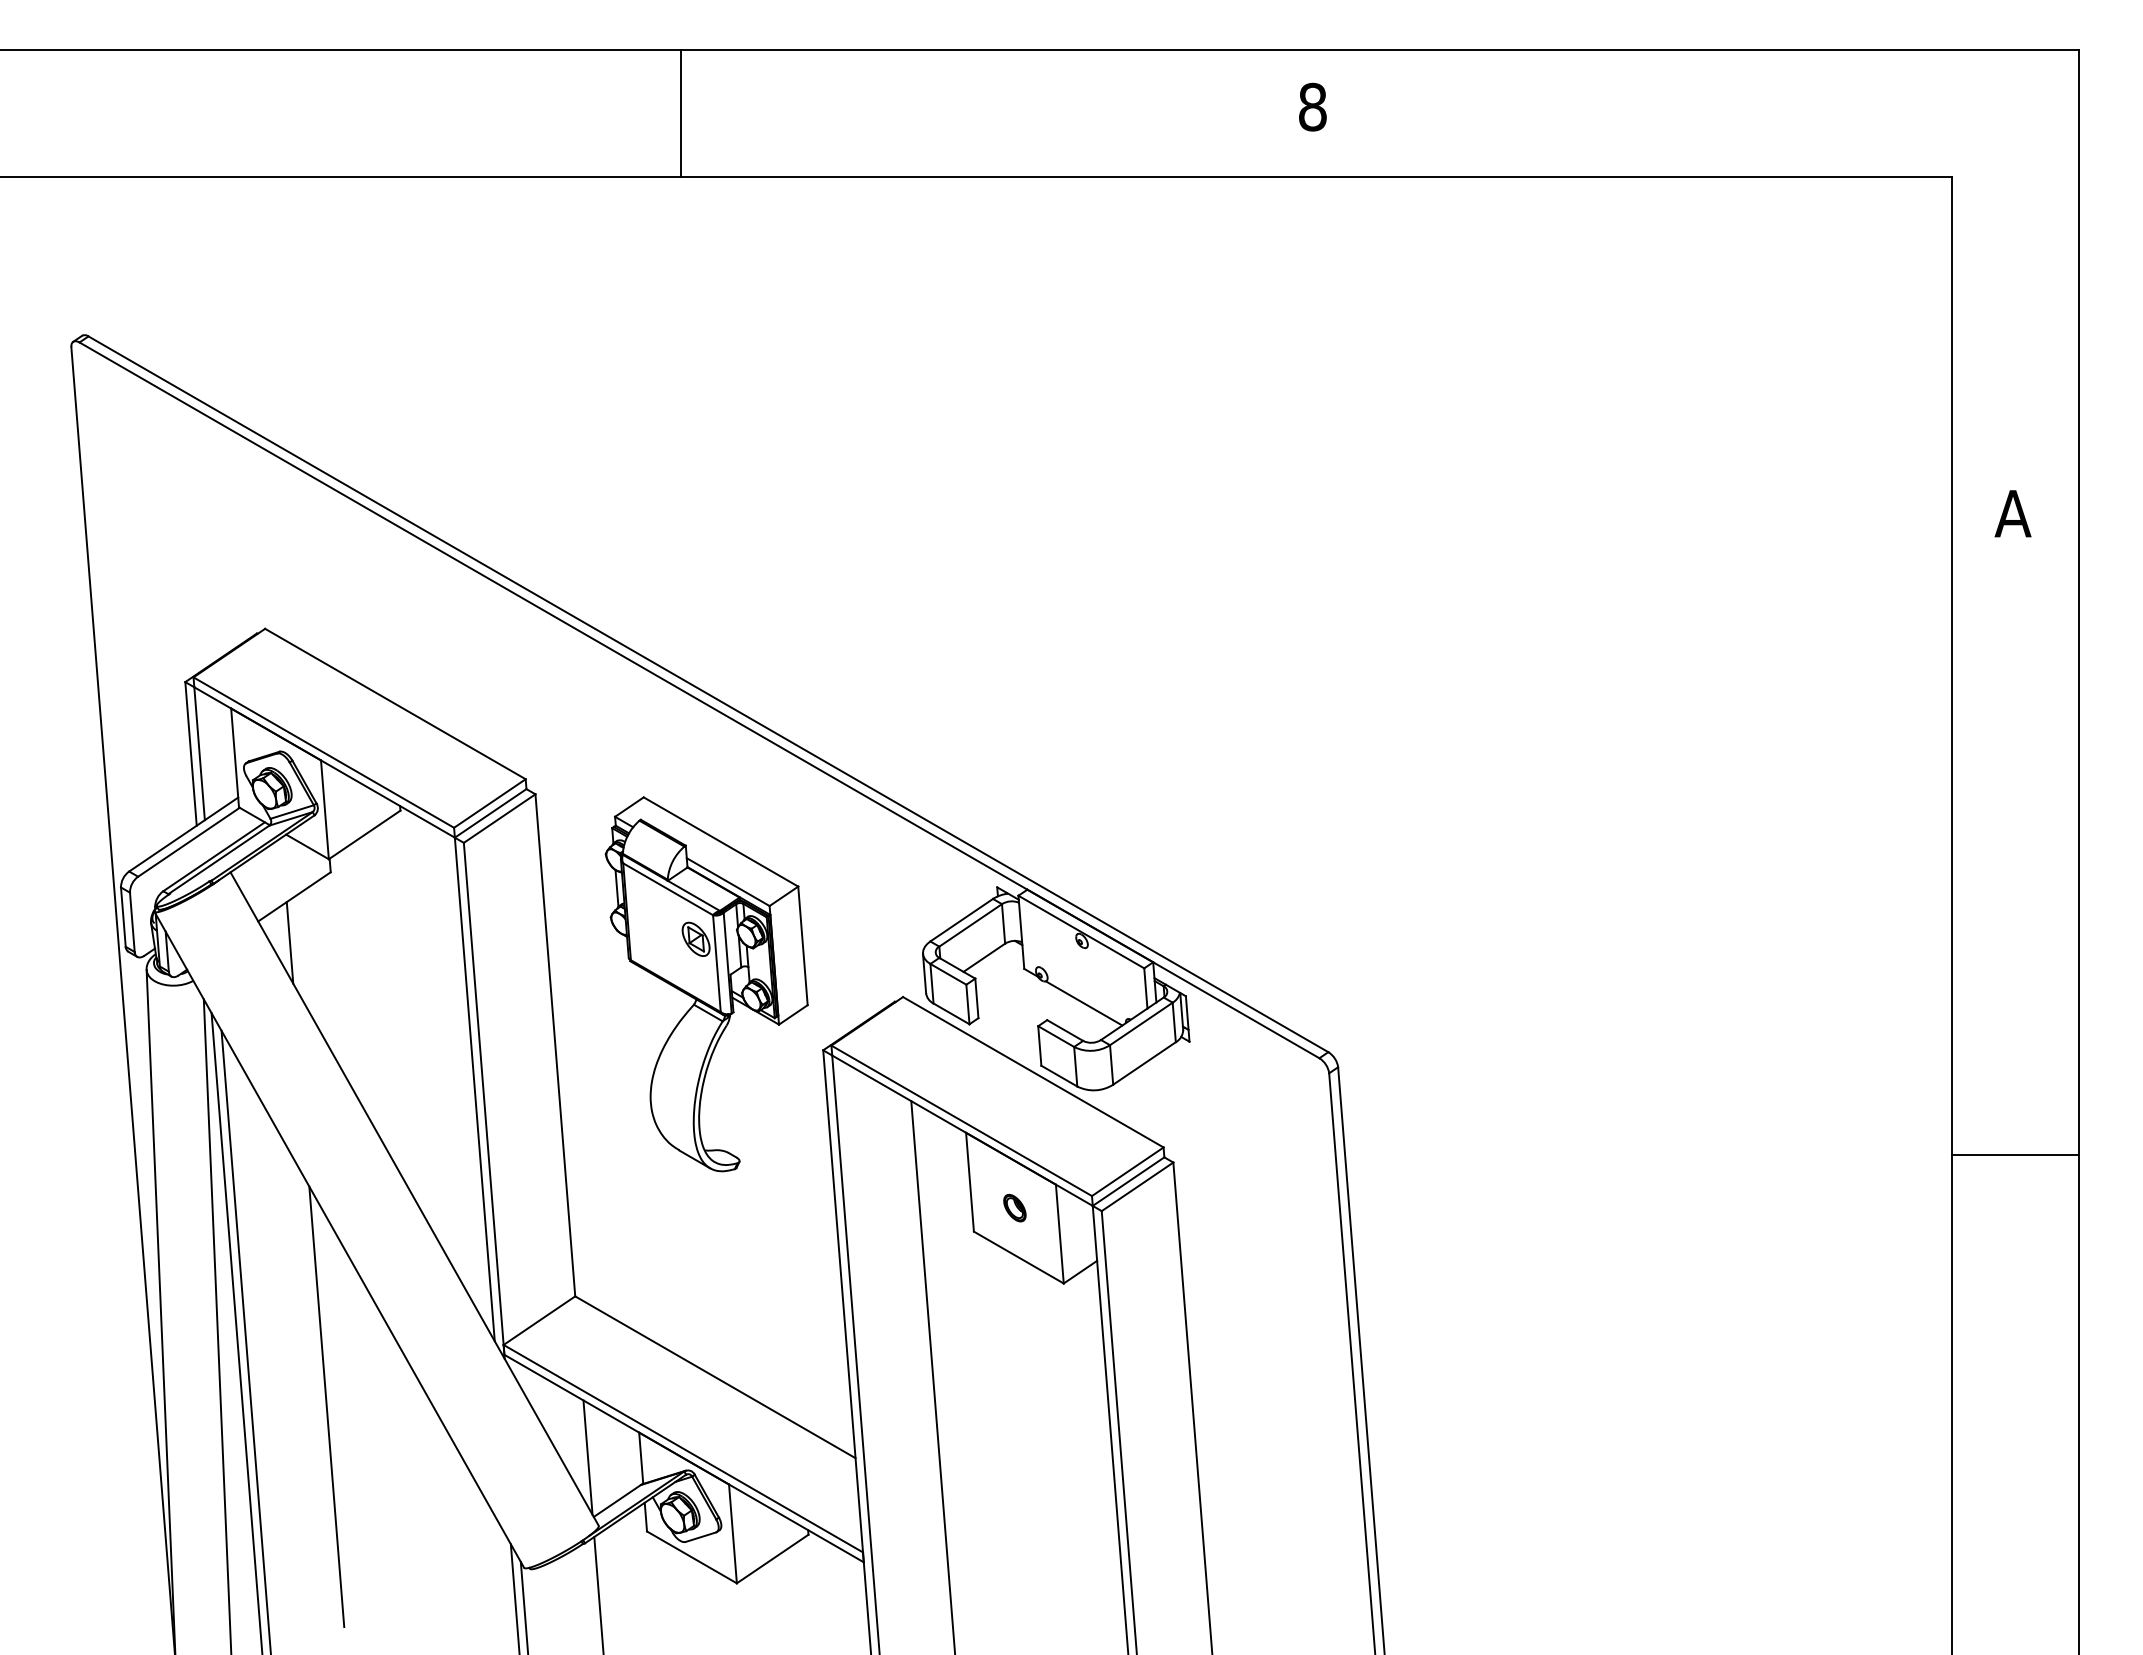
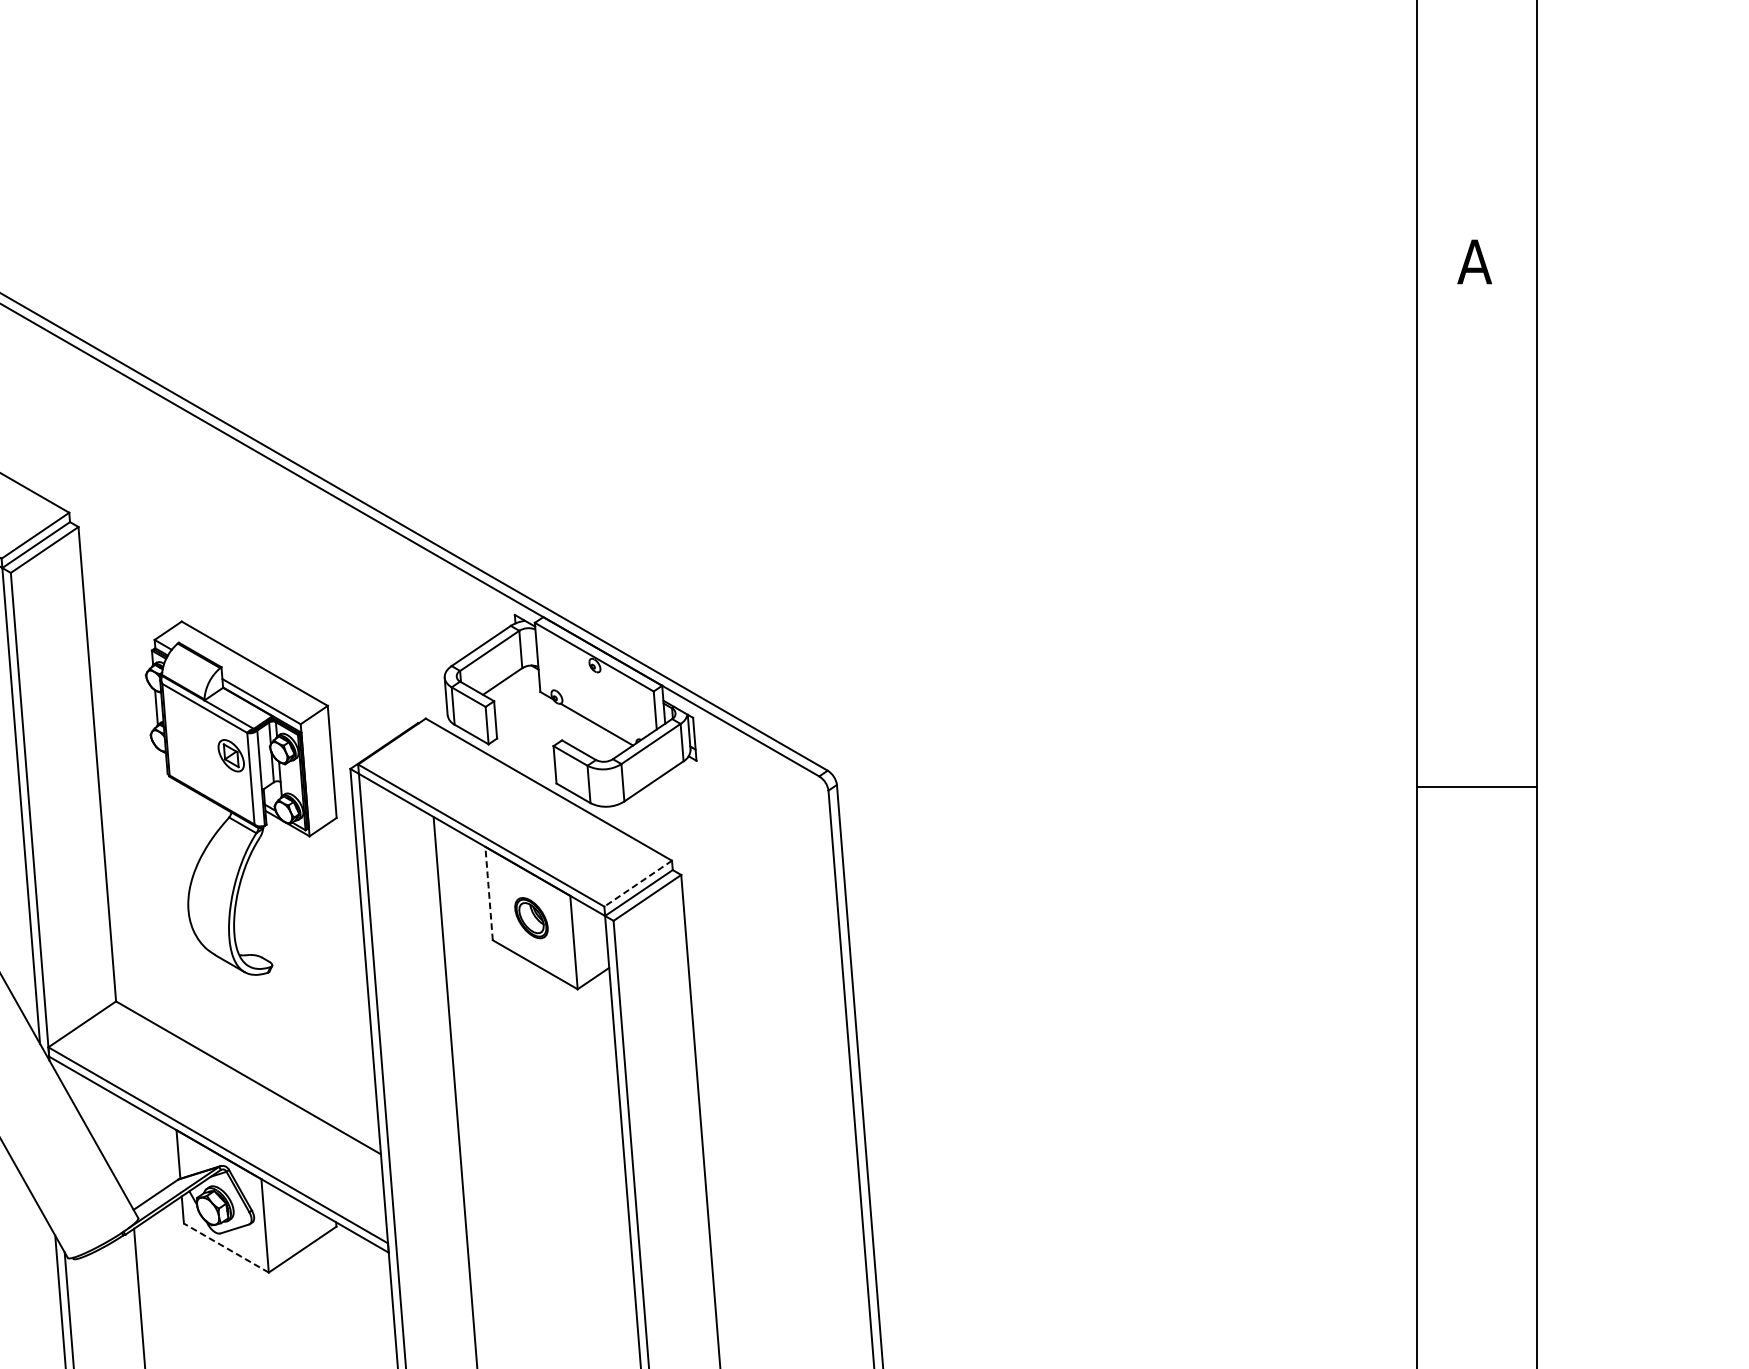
part: (706, 984) -> (241, 798), moved
line: (2014, 1155) -> (1476, 787), moved
line: (1127, 1172) -> (637, 884), solid -> dashed
line: (970, 1182) -> (489, 893), solid -> dashed
part: (1014, 1207) -> (531, 917), size x1.6
line: (587, 1457) -> (127, 1153), removed
line: (691, 1557) -> (225, 1248), solid -> dashed

